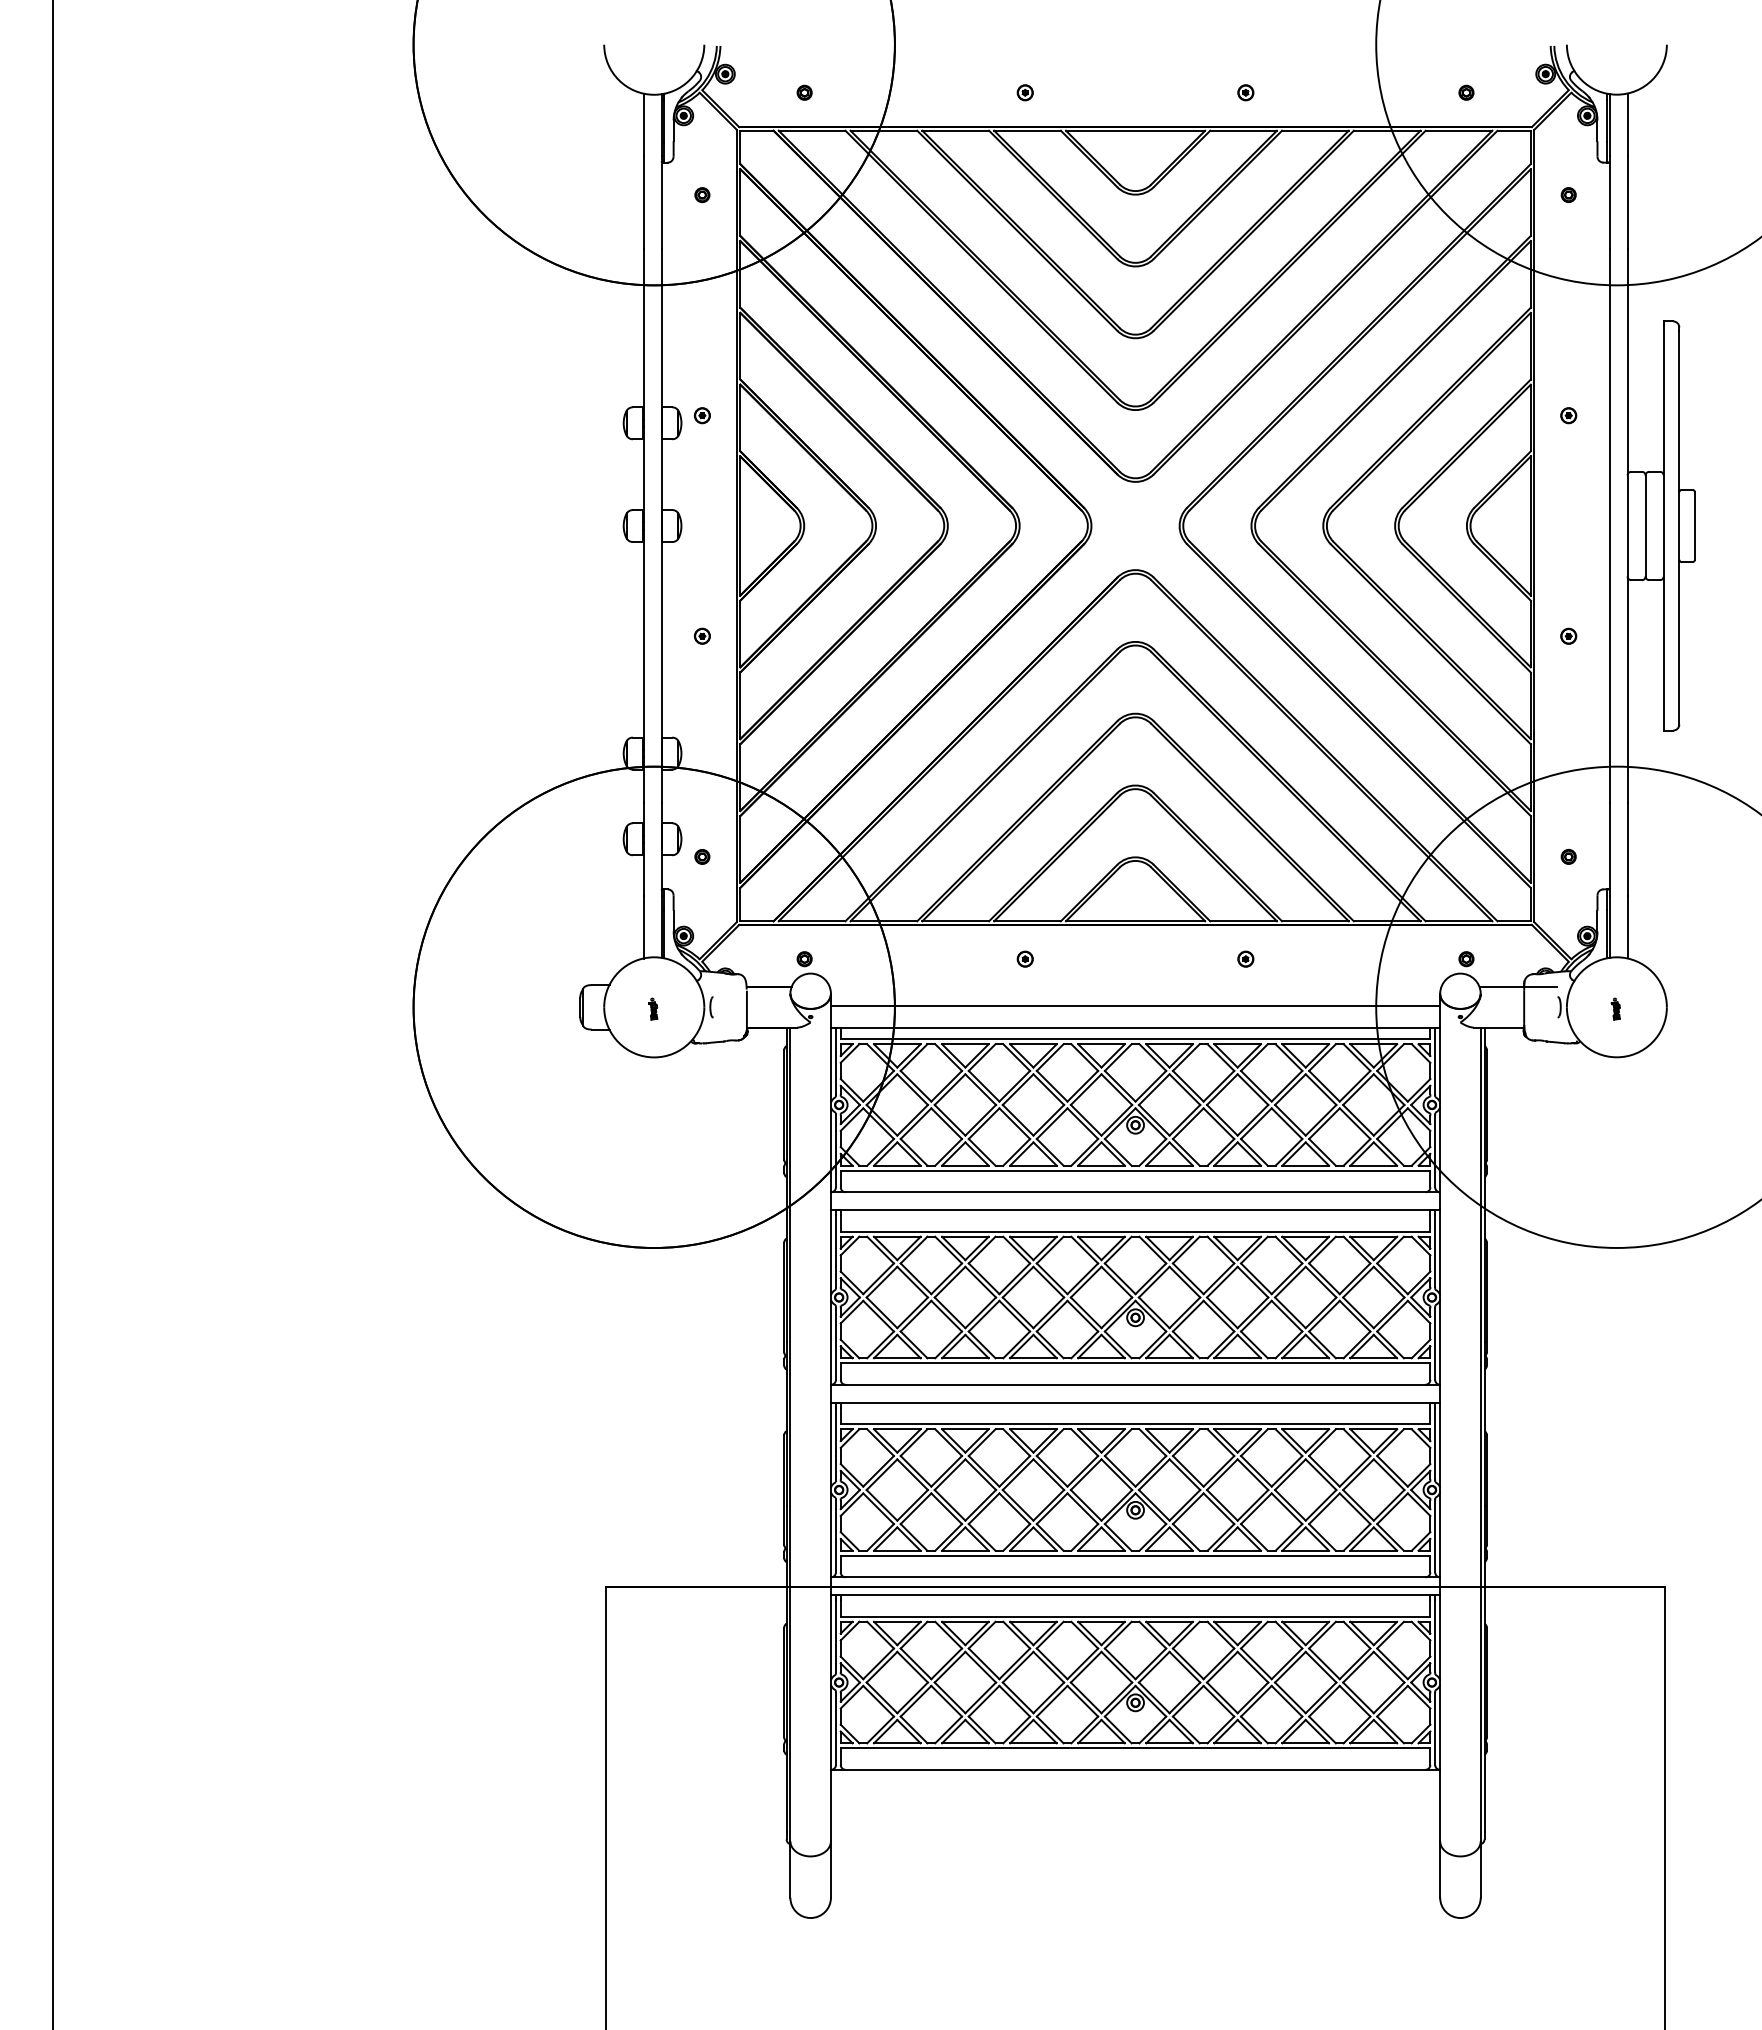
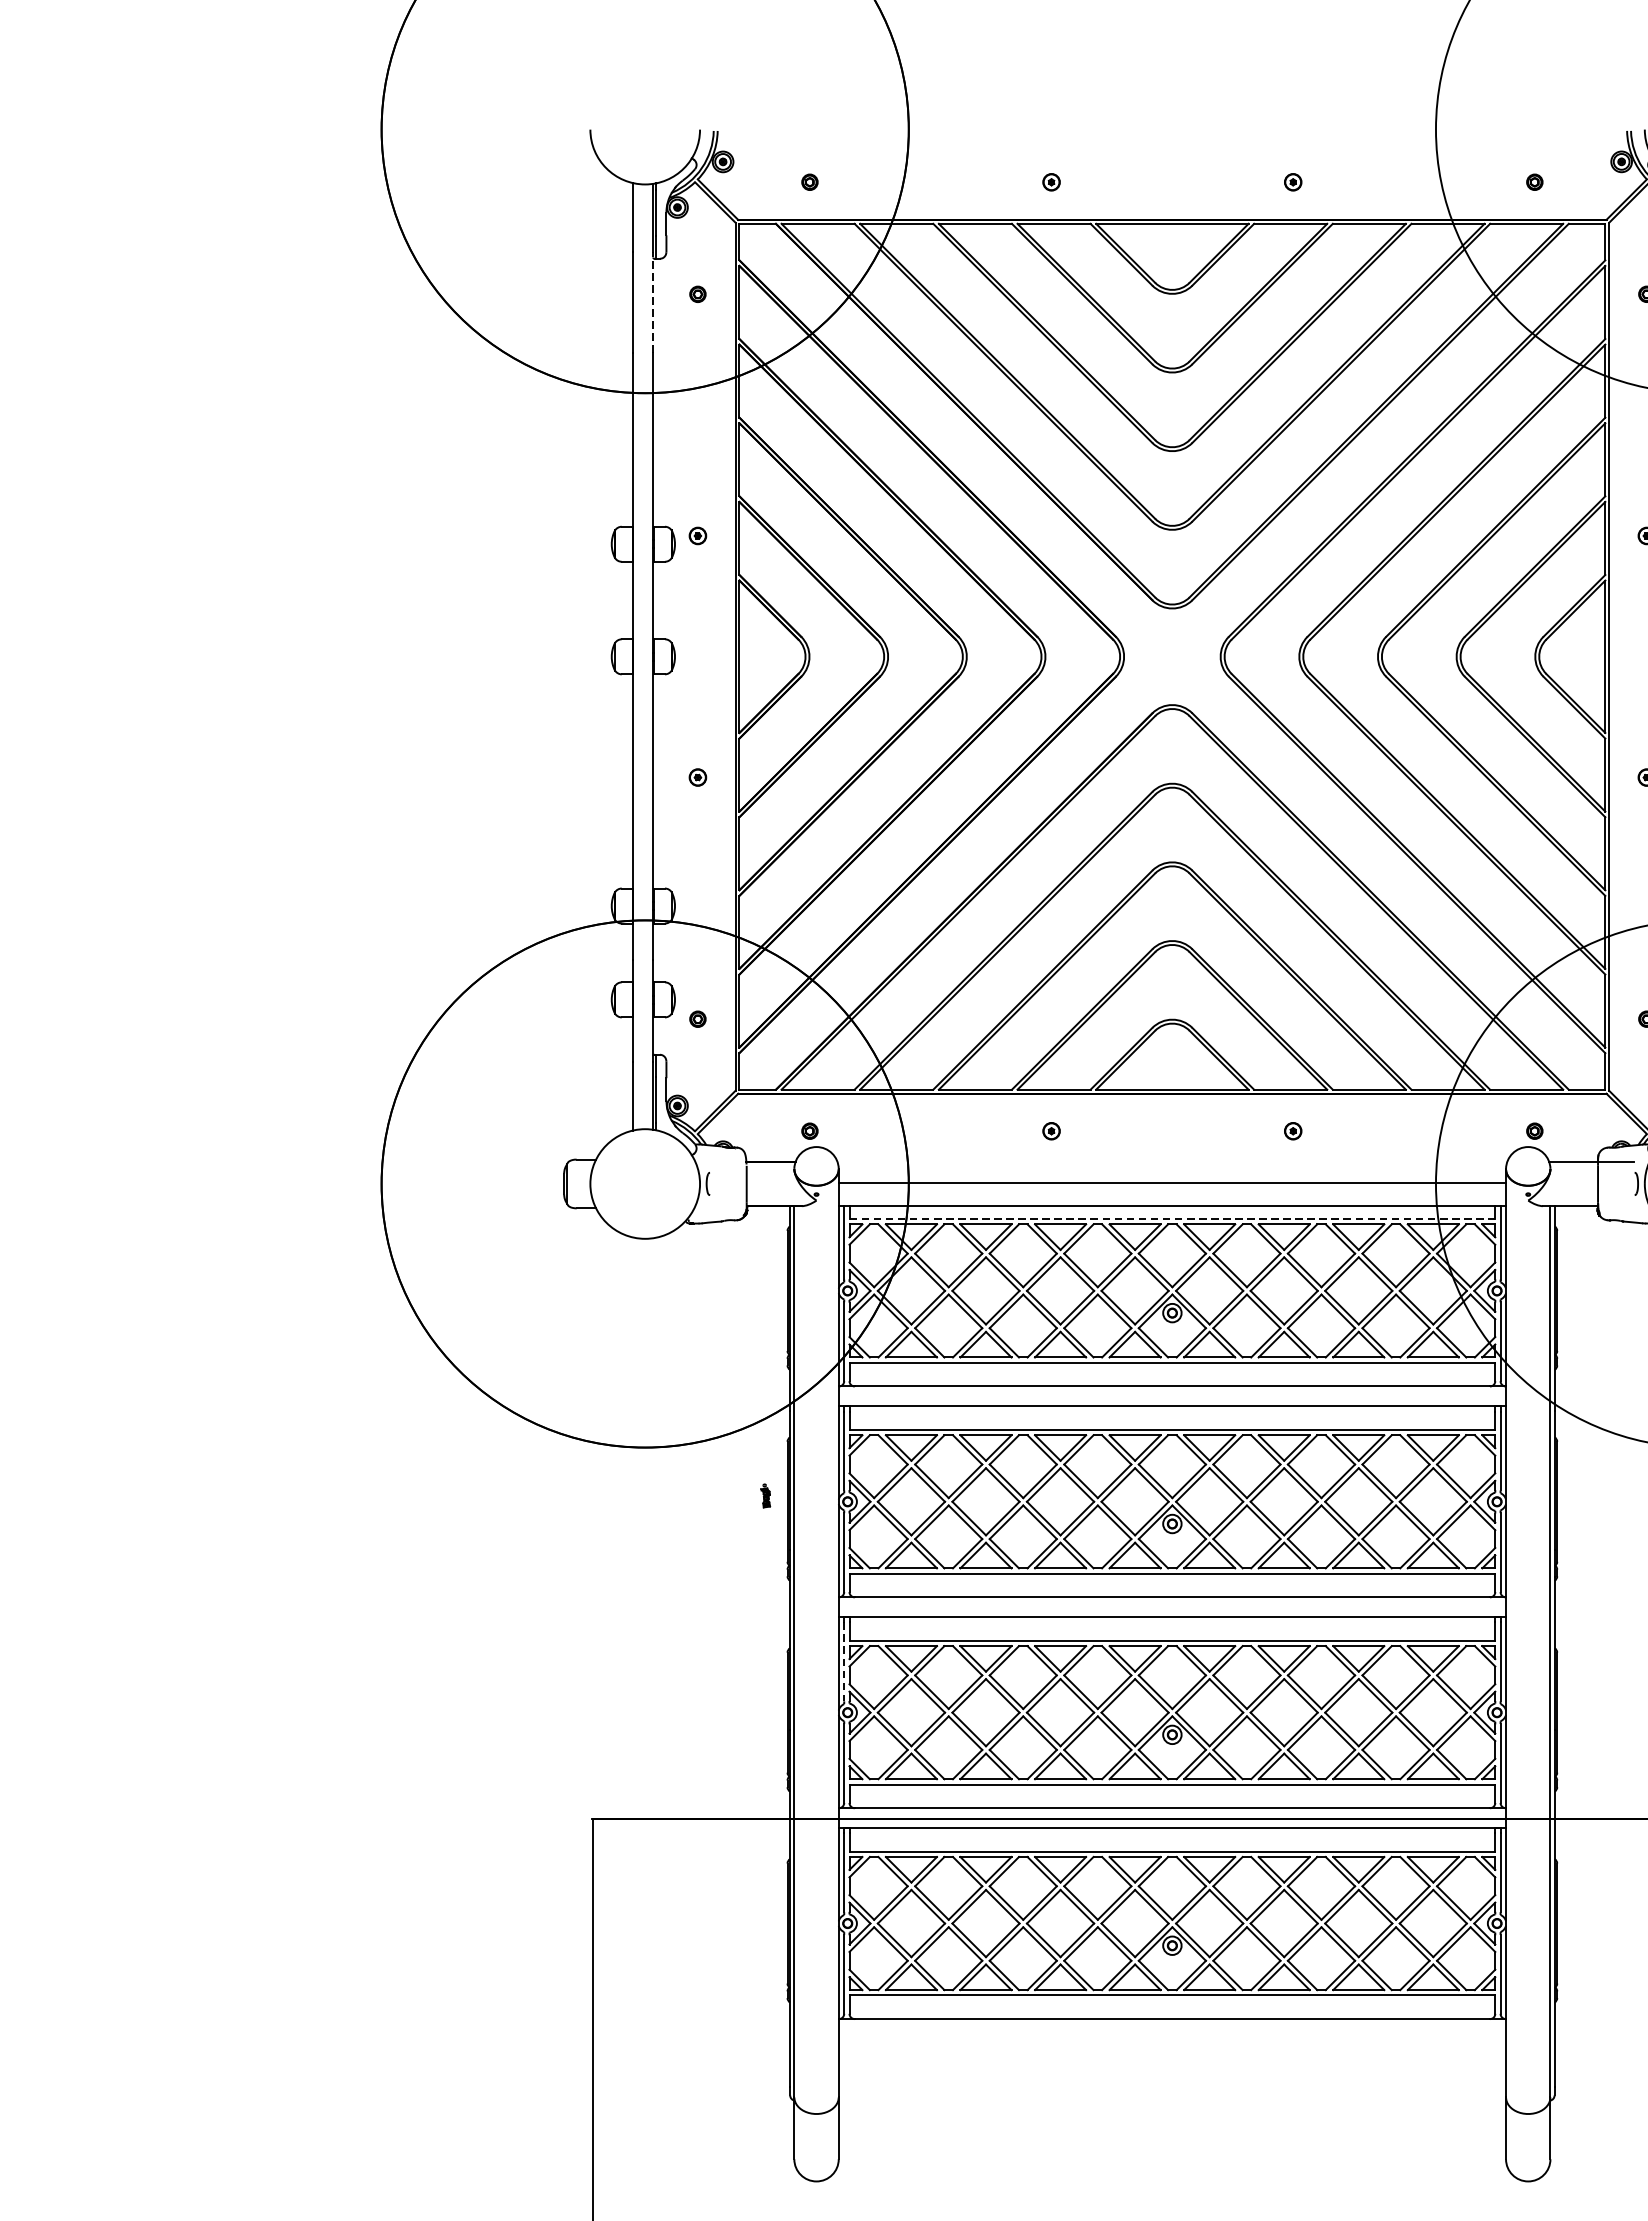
line: (661, 201) -> (653, 301), solid -> dashed
part: (653, 1008) -> (765, 1495), moved
line: (1135, 1039) -> (1172, 1219), solid -> dashed
line: (835, 1444) -> (843, 1662), solid -> dashed

